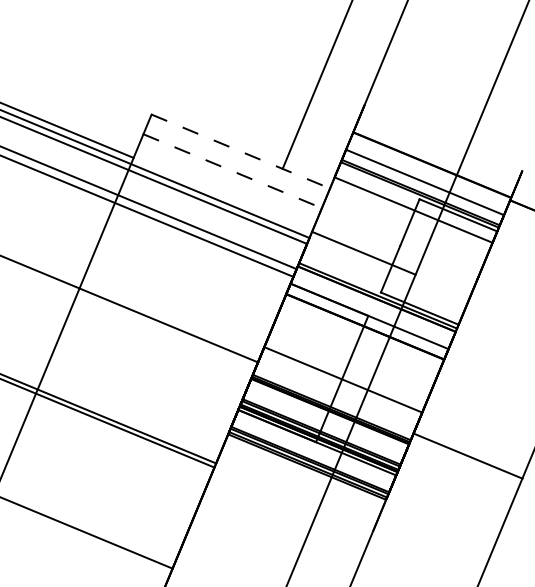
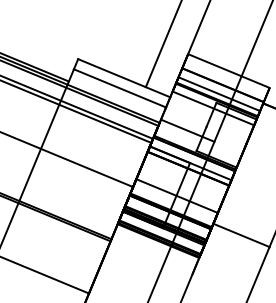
line: (442, 136) -> (228, 70), added
line: (241, 152) -> (124, 78), dashed -> solid
line: (233, 171) -> (120, 88), dashed -> solid

